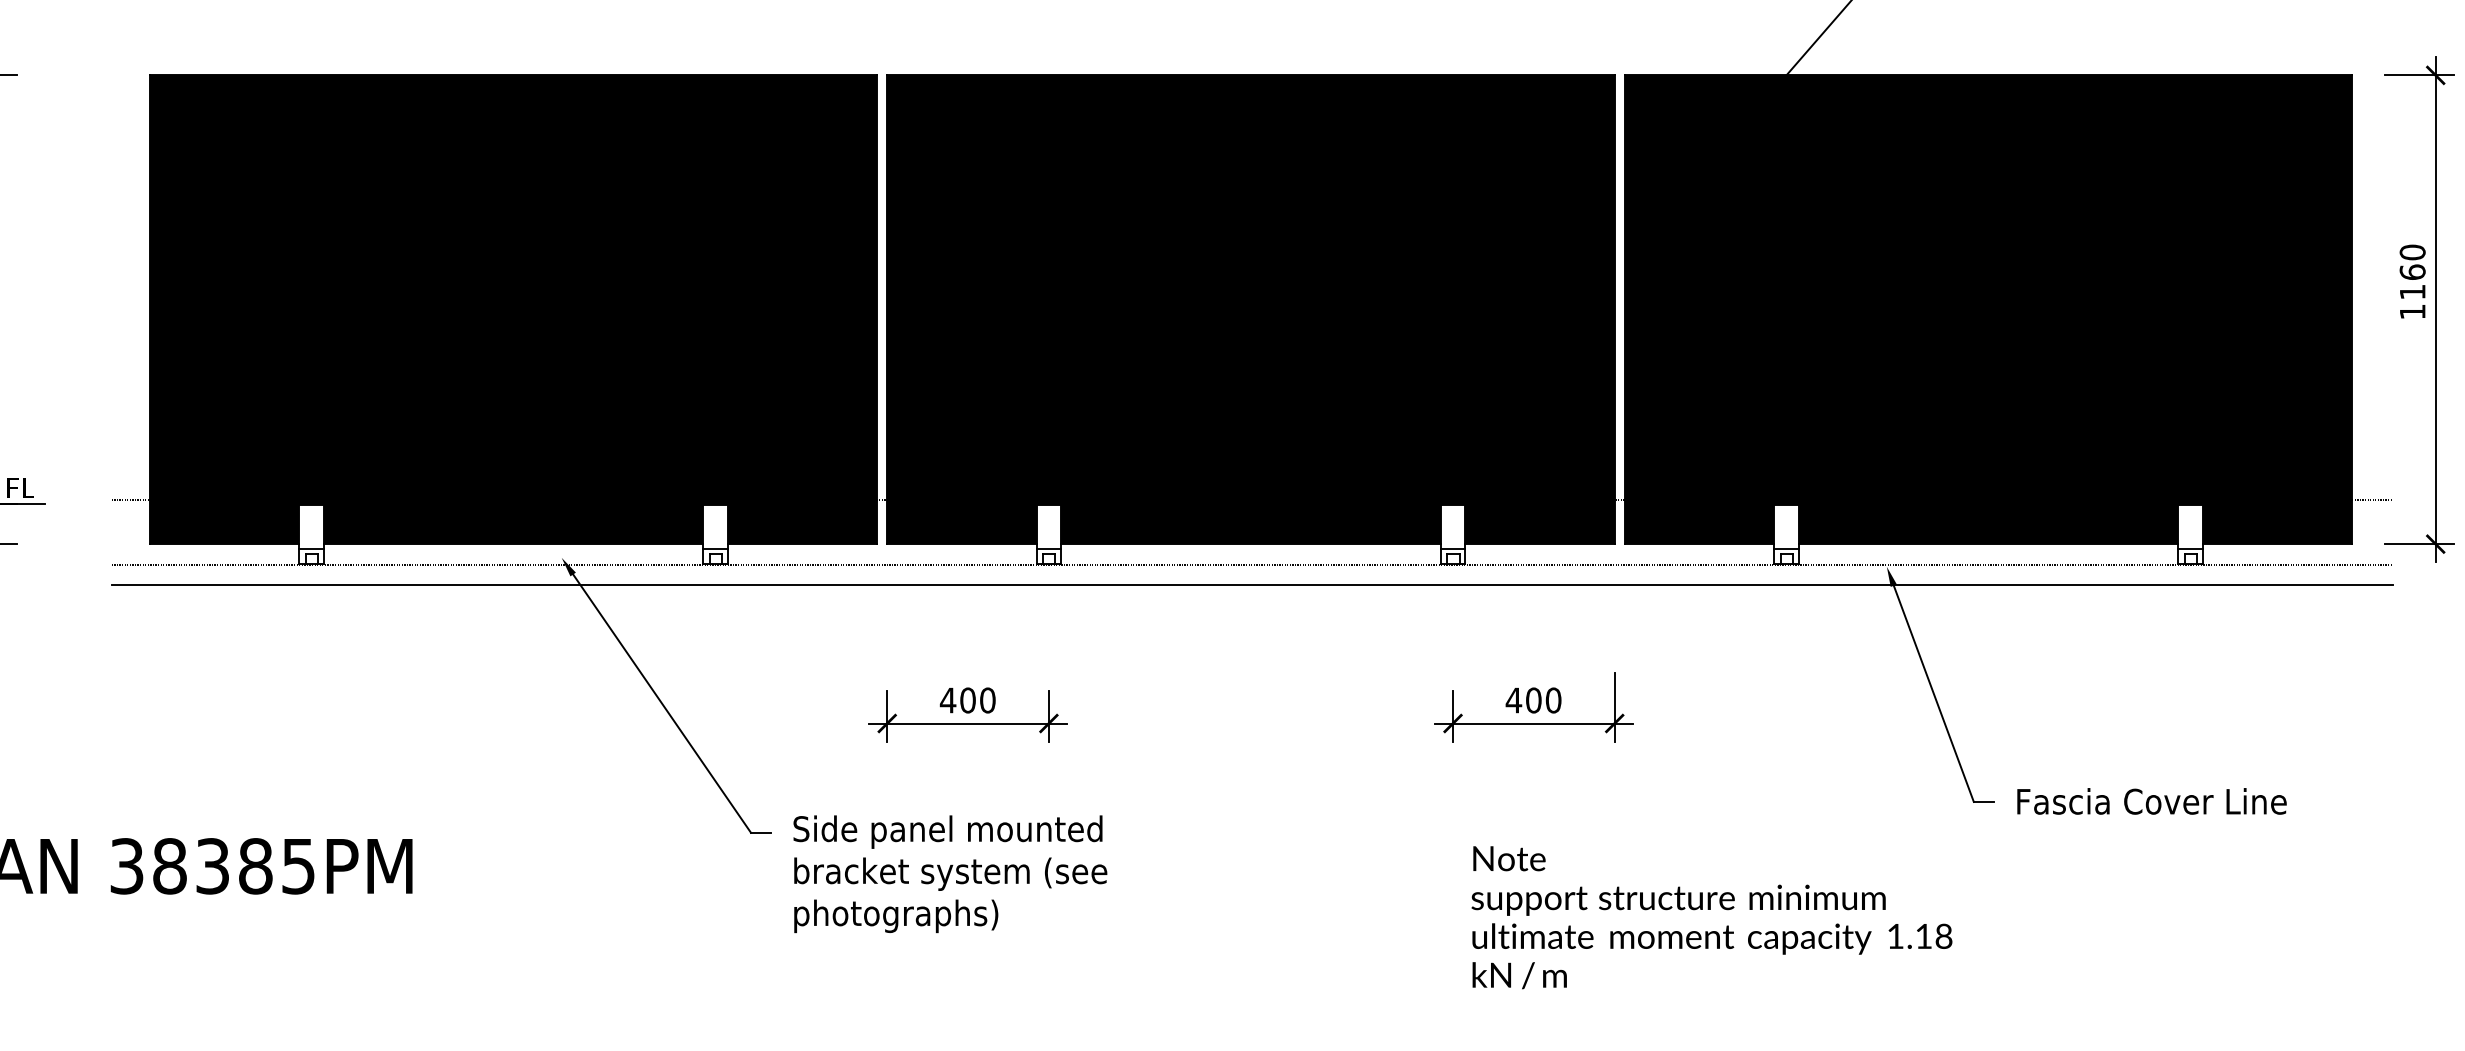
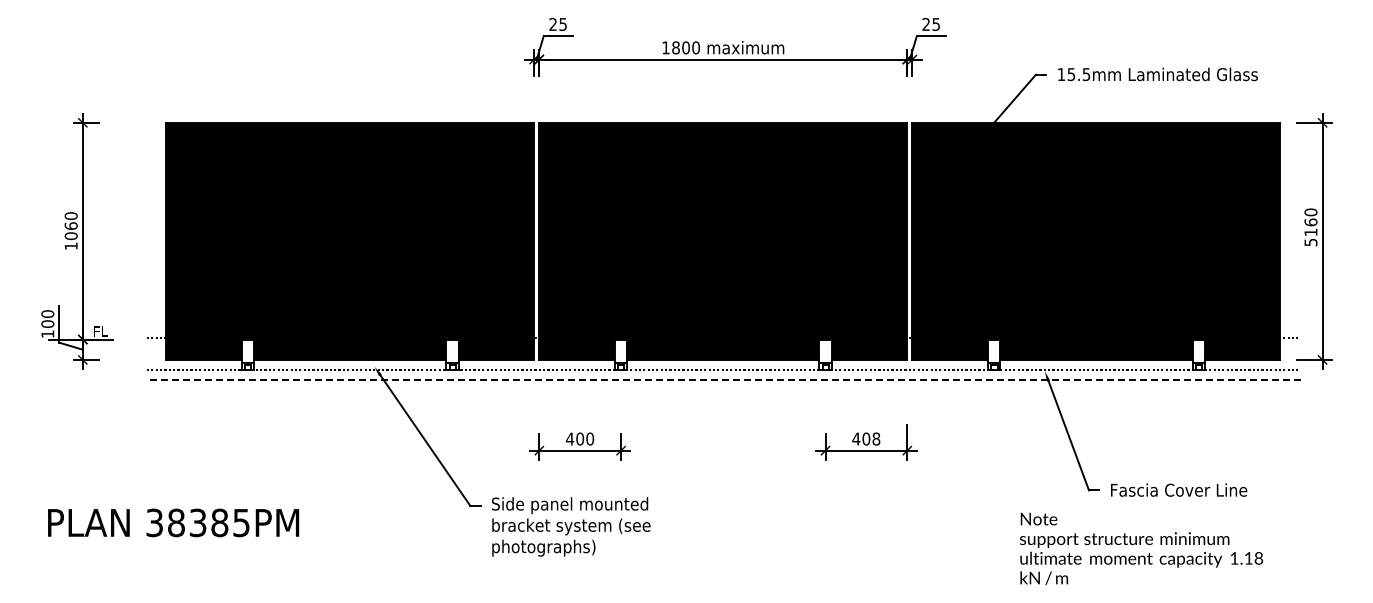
text: (2411, 311) -> (1310, 242), 1160 -> 5160
line: (1251, 584) -> (723, 380), solid -> dashed
text: (1553, 699) -> (876, 438), 400 -> 408
text: (1711, 916) -> (1141, 548), moved

